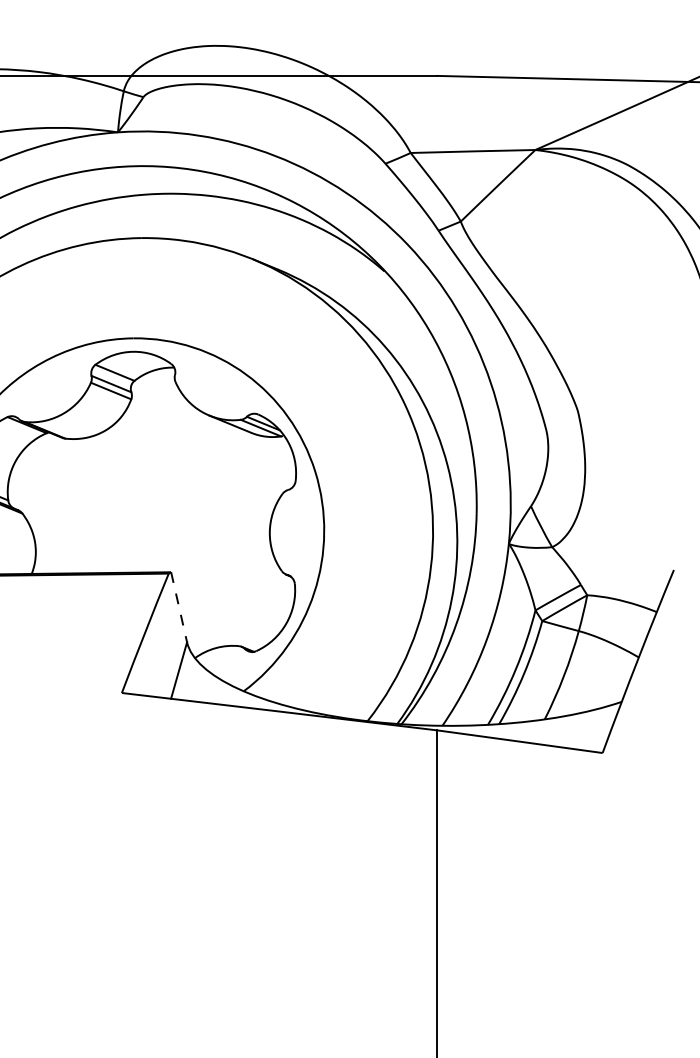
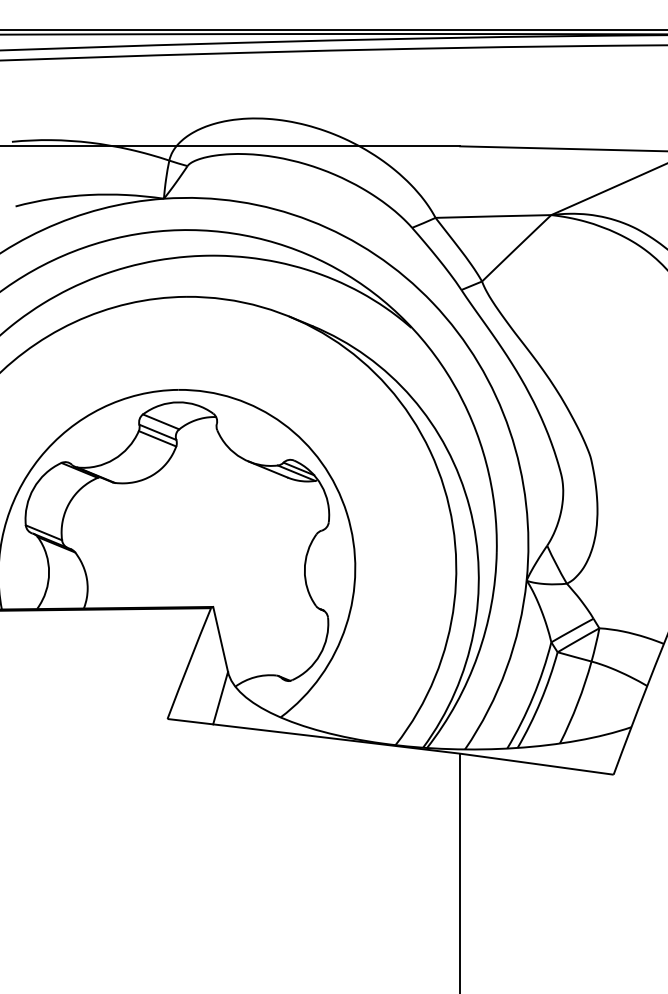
line: (178, 607) -> (220, 639), dashed -> solid

